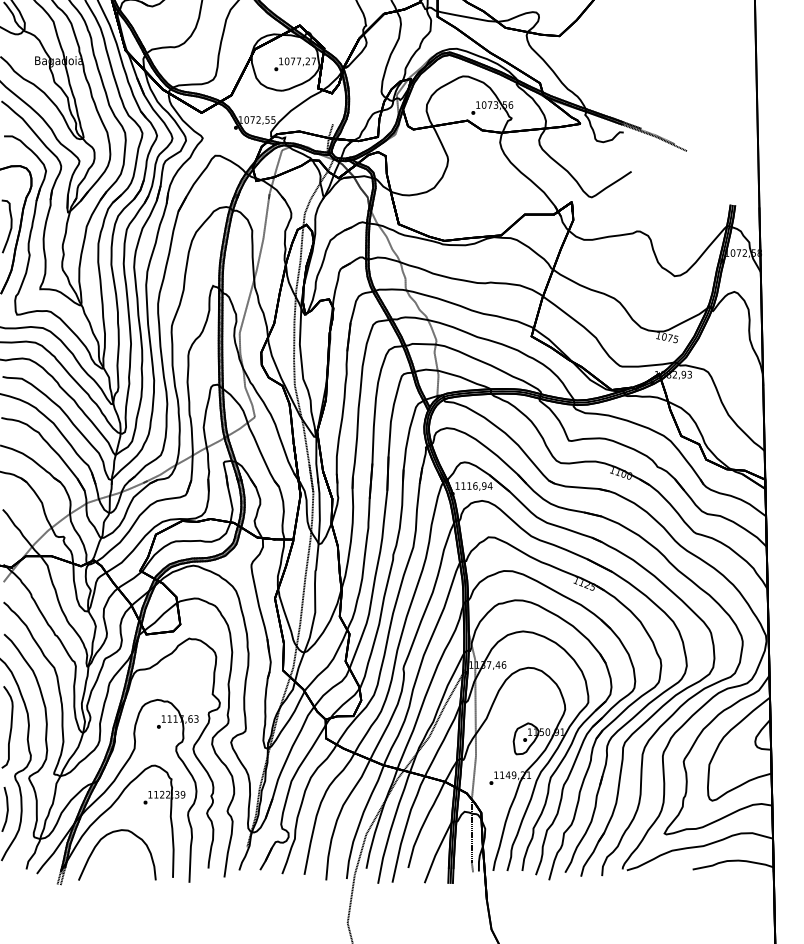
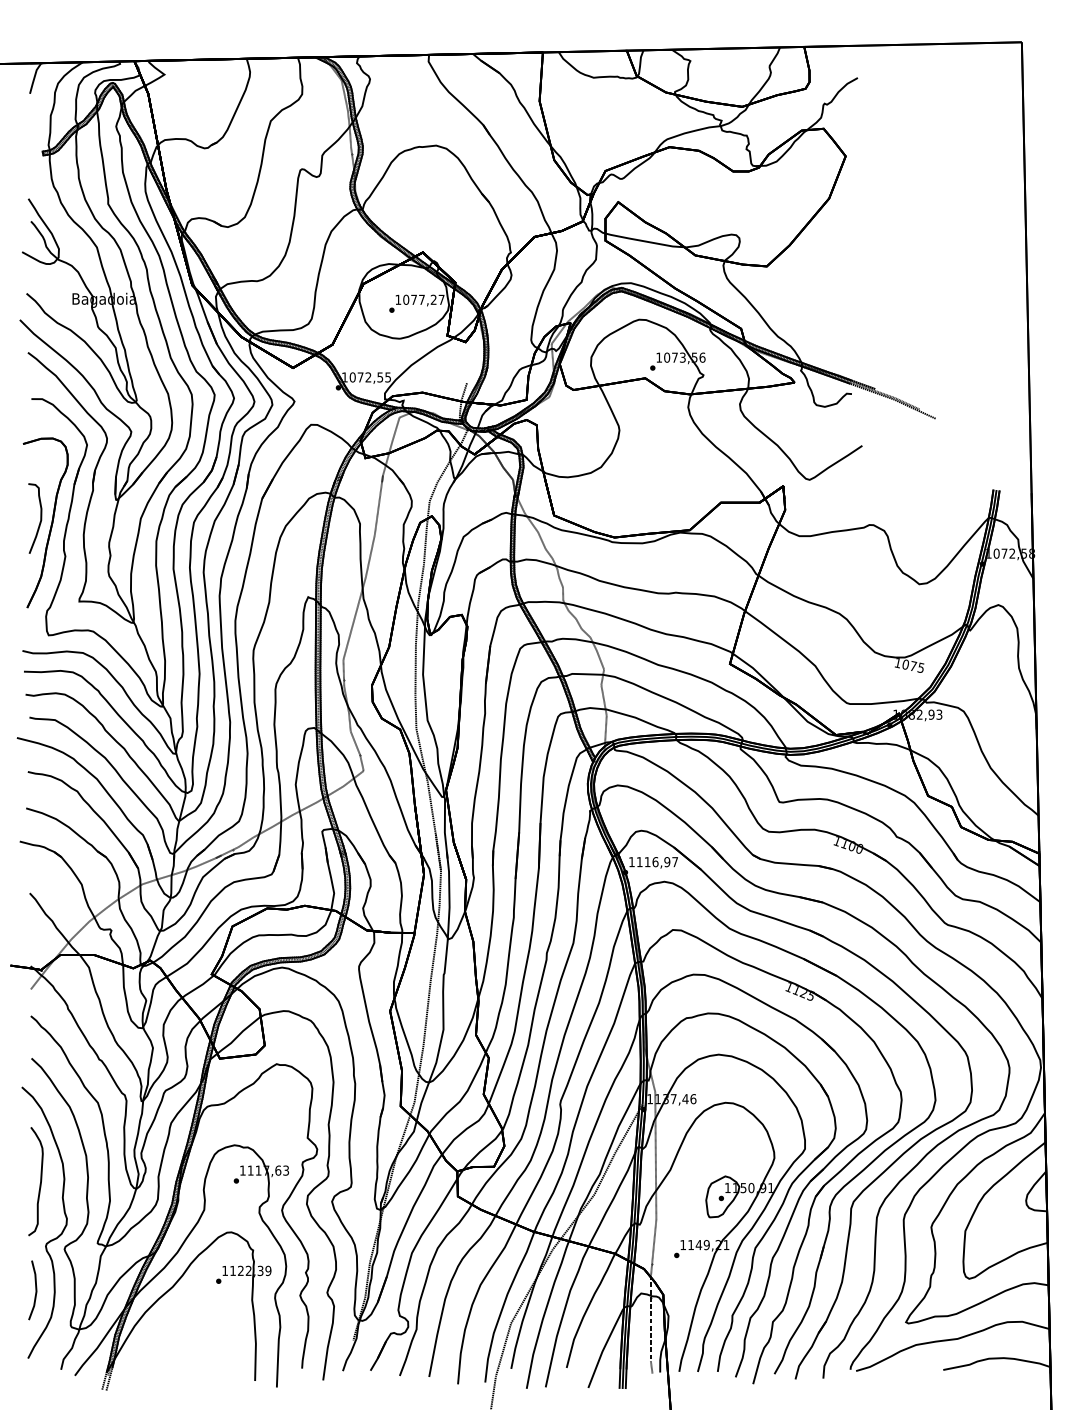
text: (490, 486) -> (675, 862), 1116,94 -> 1116,97
part: (103, 838) -> (162, 1329), removed

